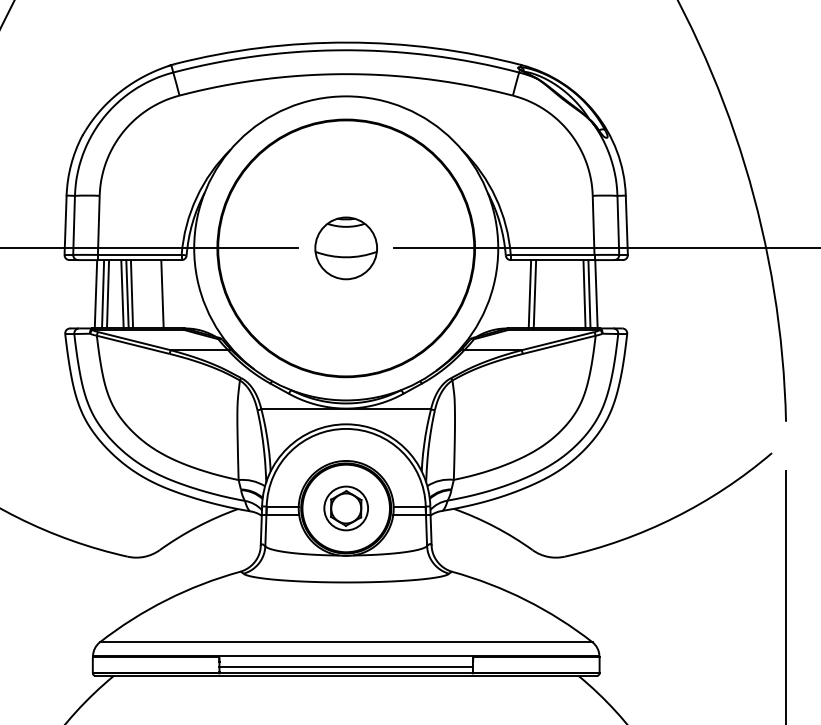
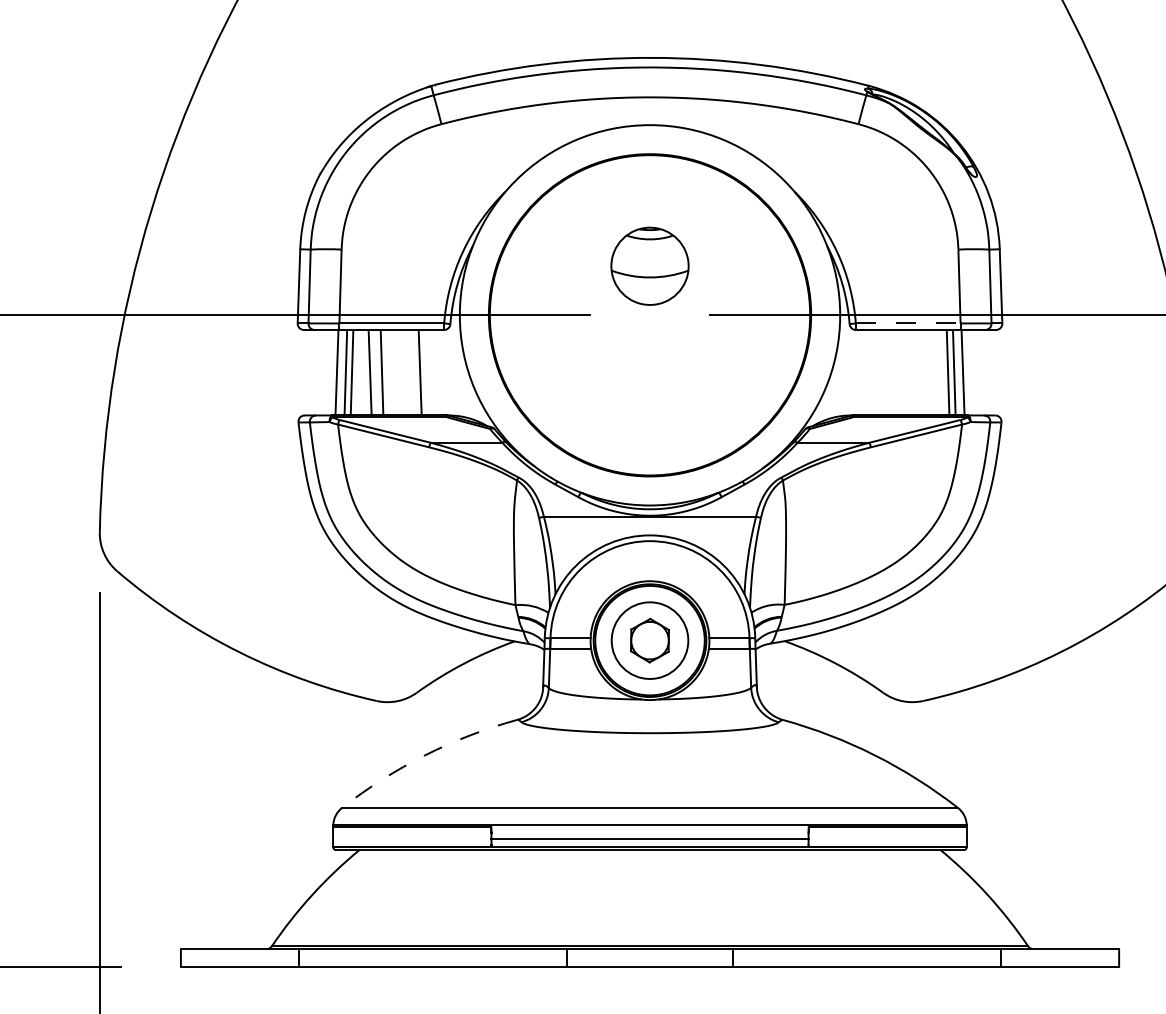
part: (345, 247) -> (649, 265), moved
line: (552, 254) -> (908, 323), solid -> dashed
line: (126, 294) -> (375, 372), removed
line: (529, 294) -> (879, 372), removed
line: (534, 294) -> (885, 372), removed
circle: (345, 508) -> (649, 640), size x1.4
arc: (166, 600) -> (425, 755), solid -> dashed

